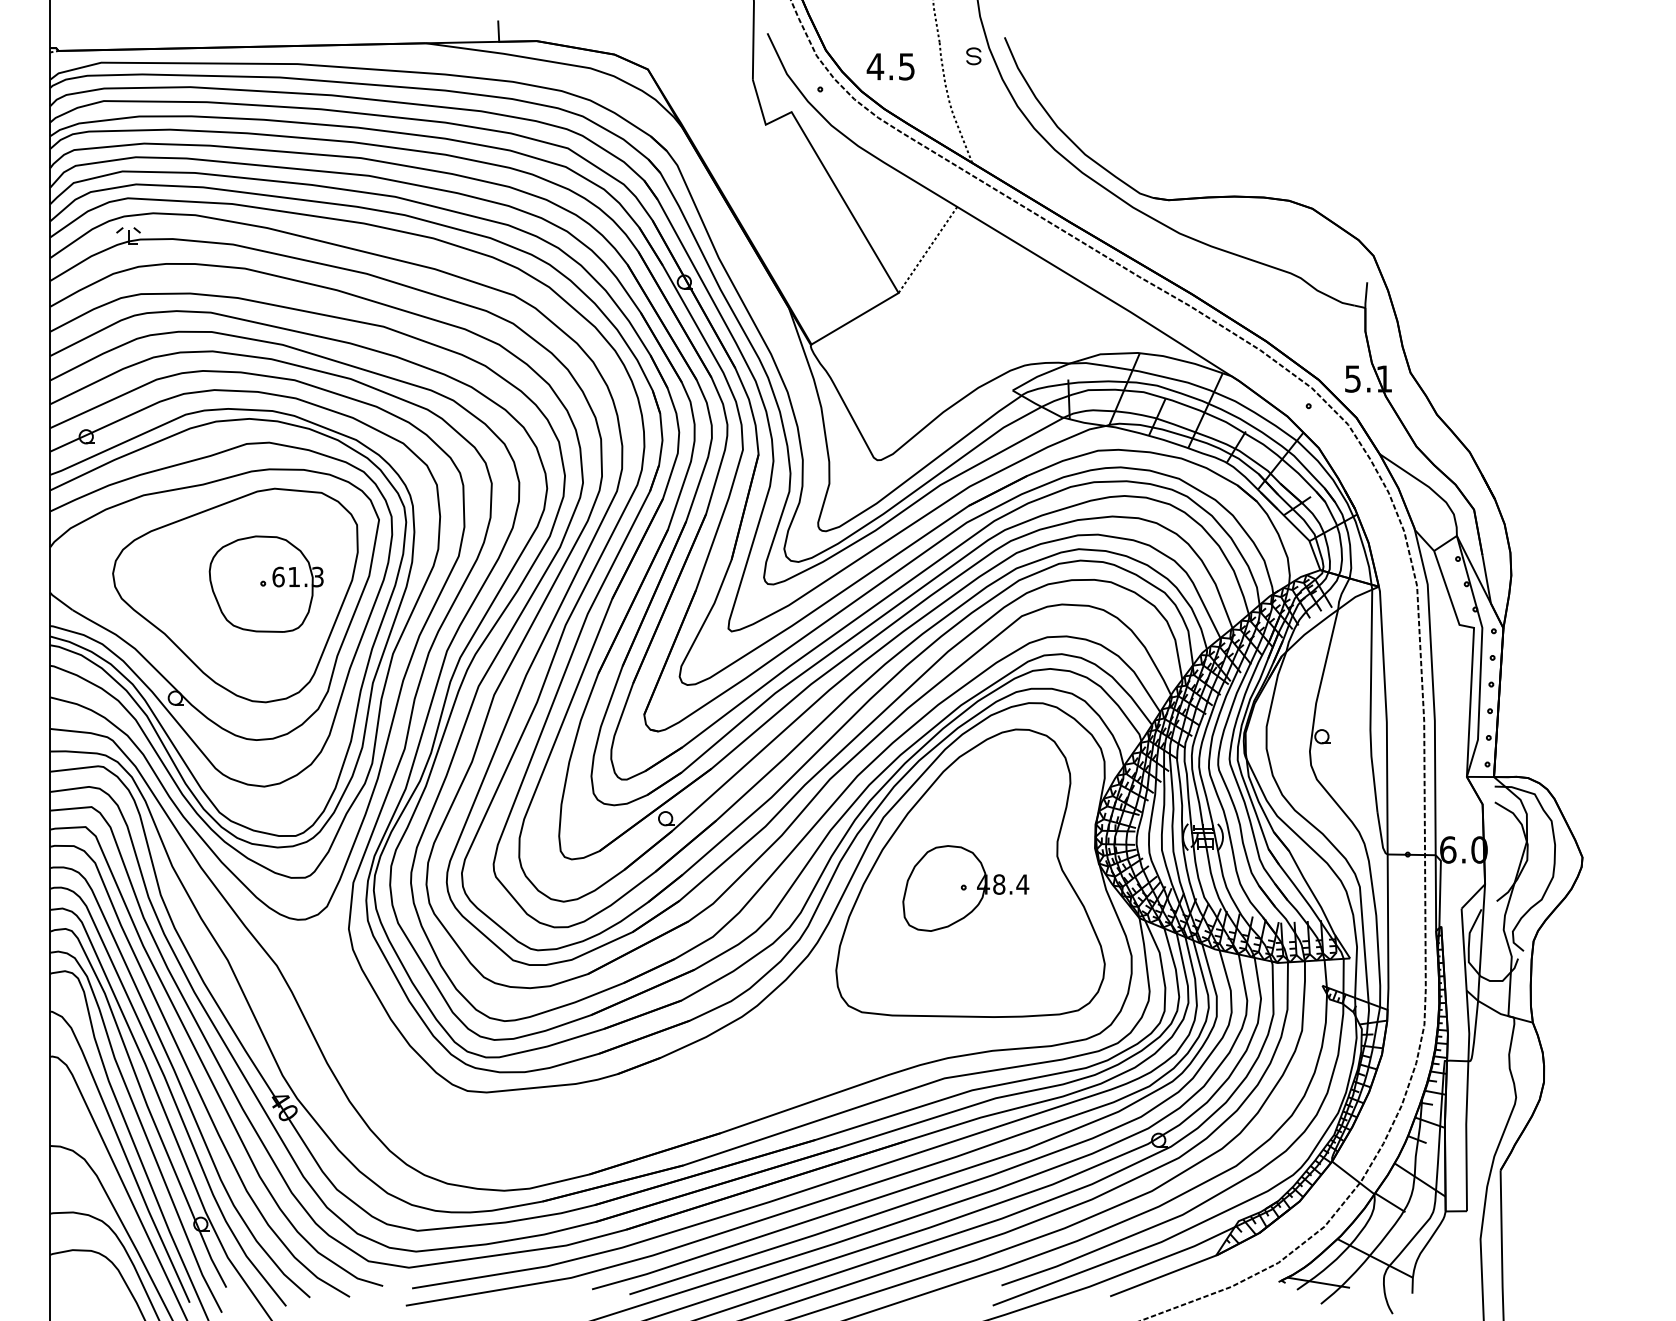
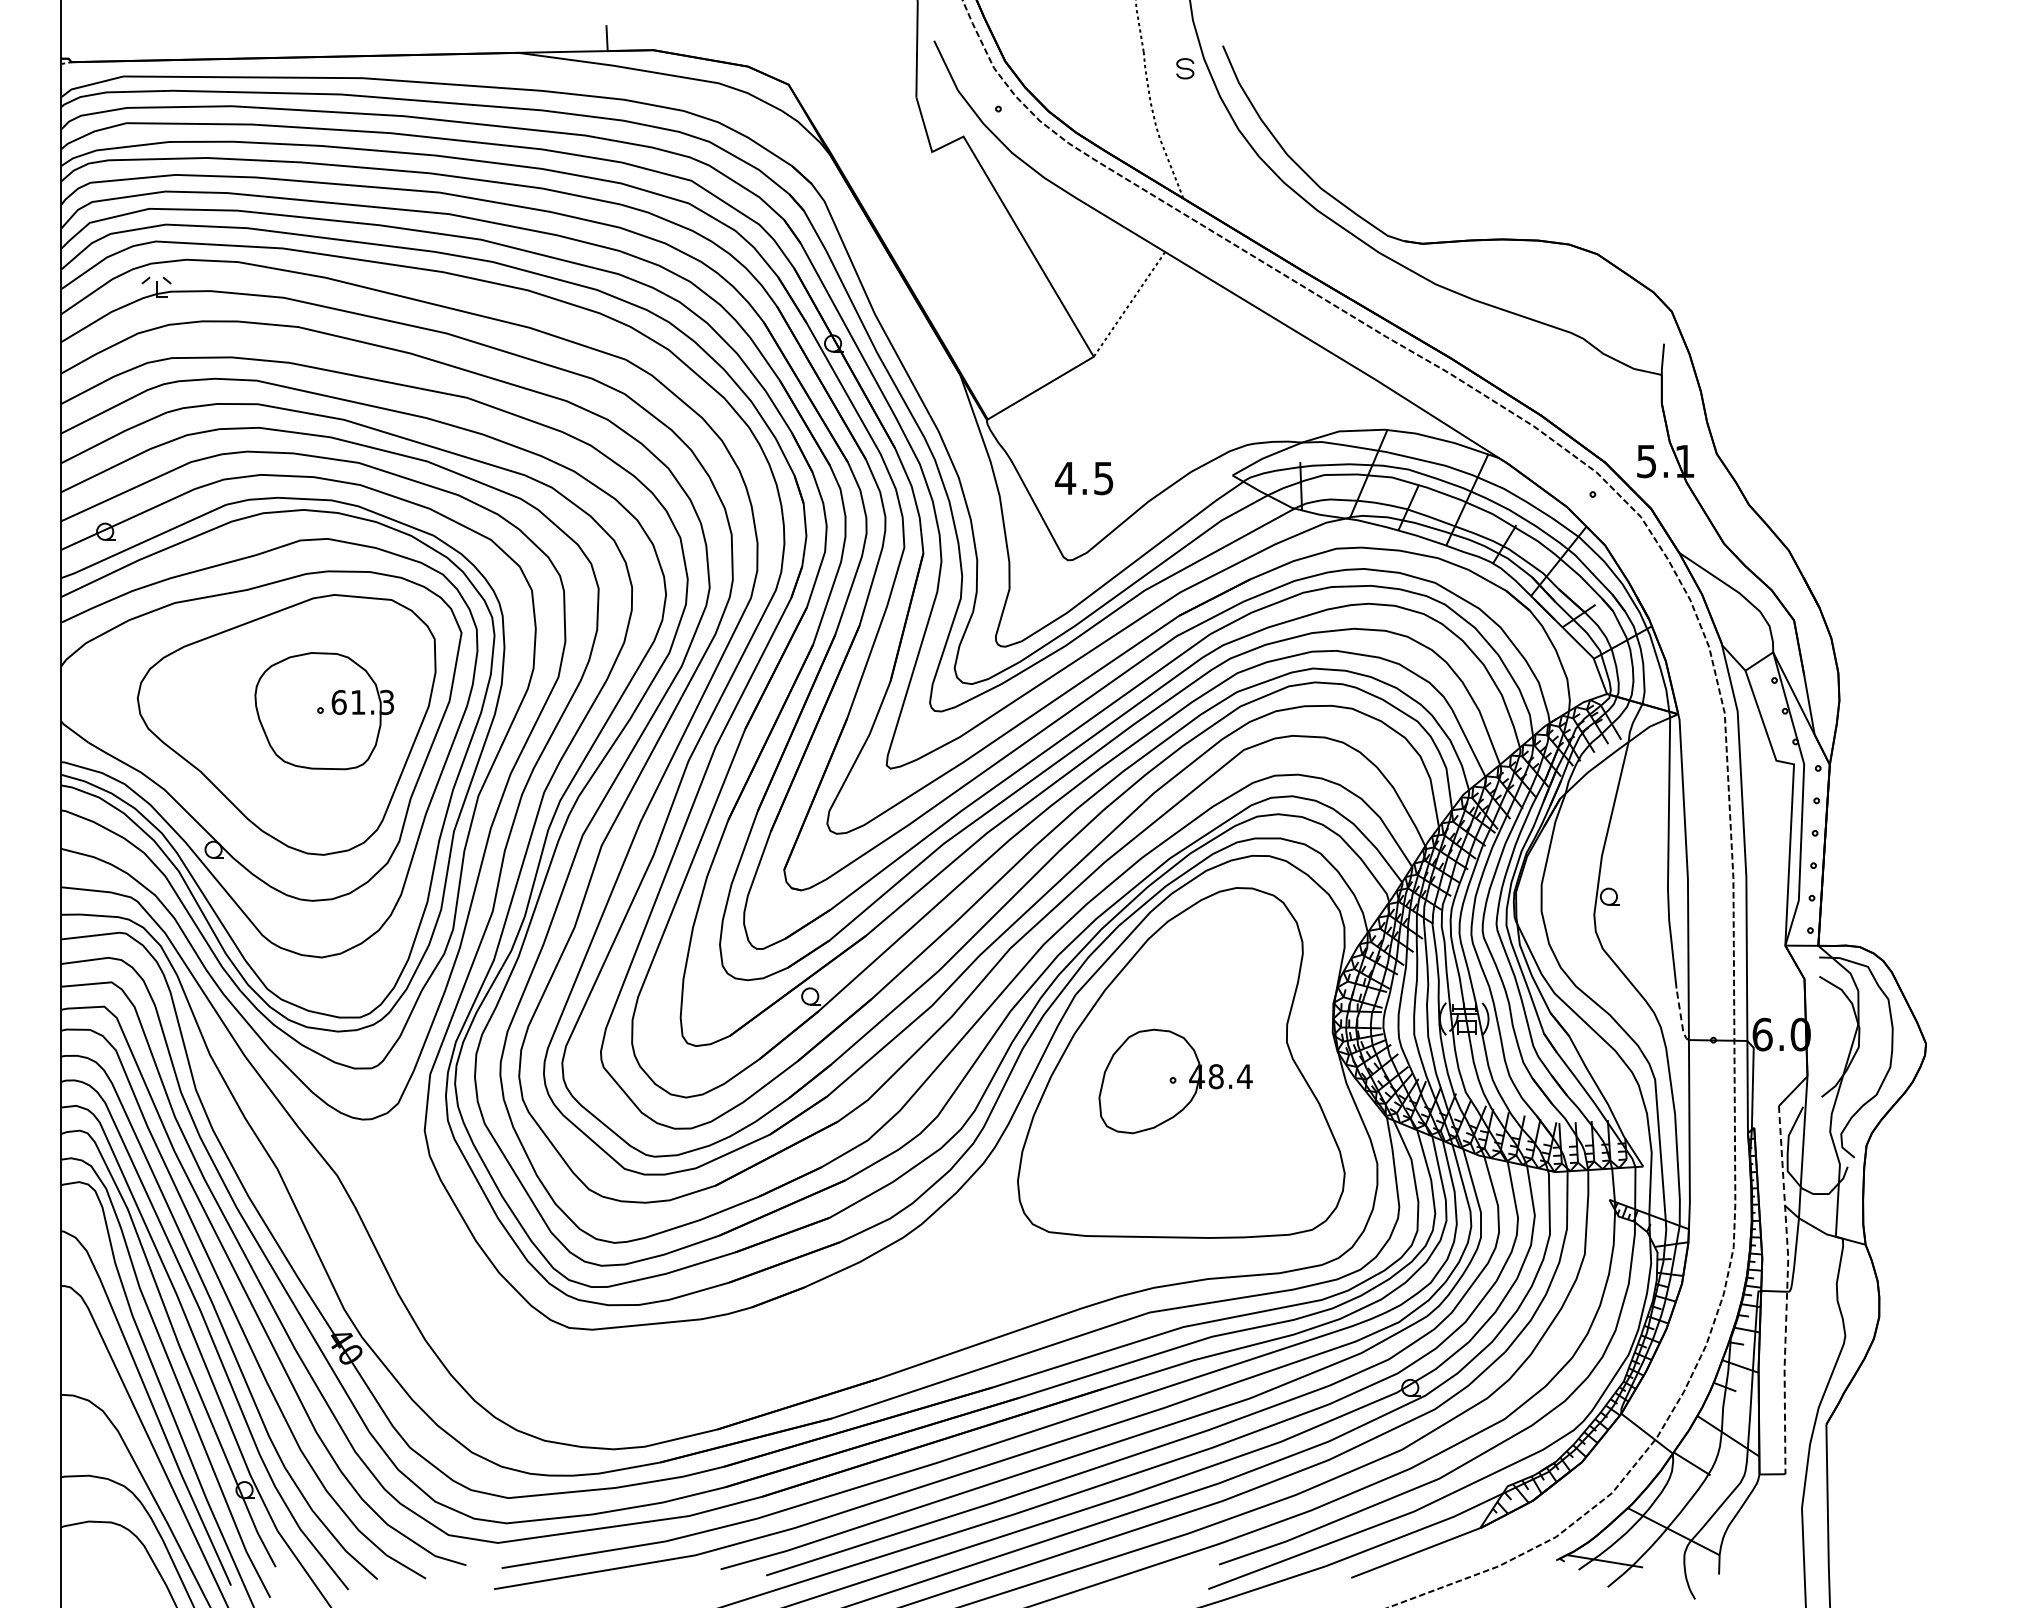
text: (890, 66) -> (1084, 478), moved
line: (1380, 835) -> (1680, 1016), solid -> dashed
line: (1468, 1060) -> (1787, 1290), solid -> dashed

